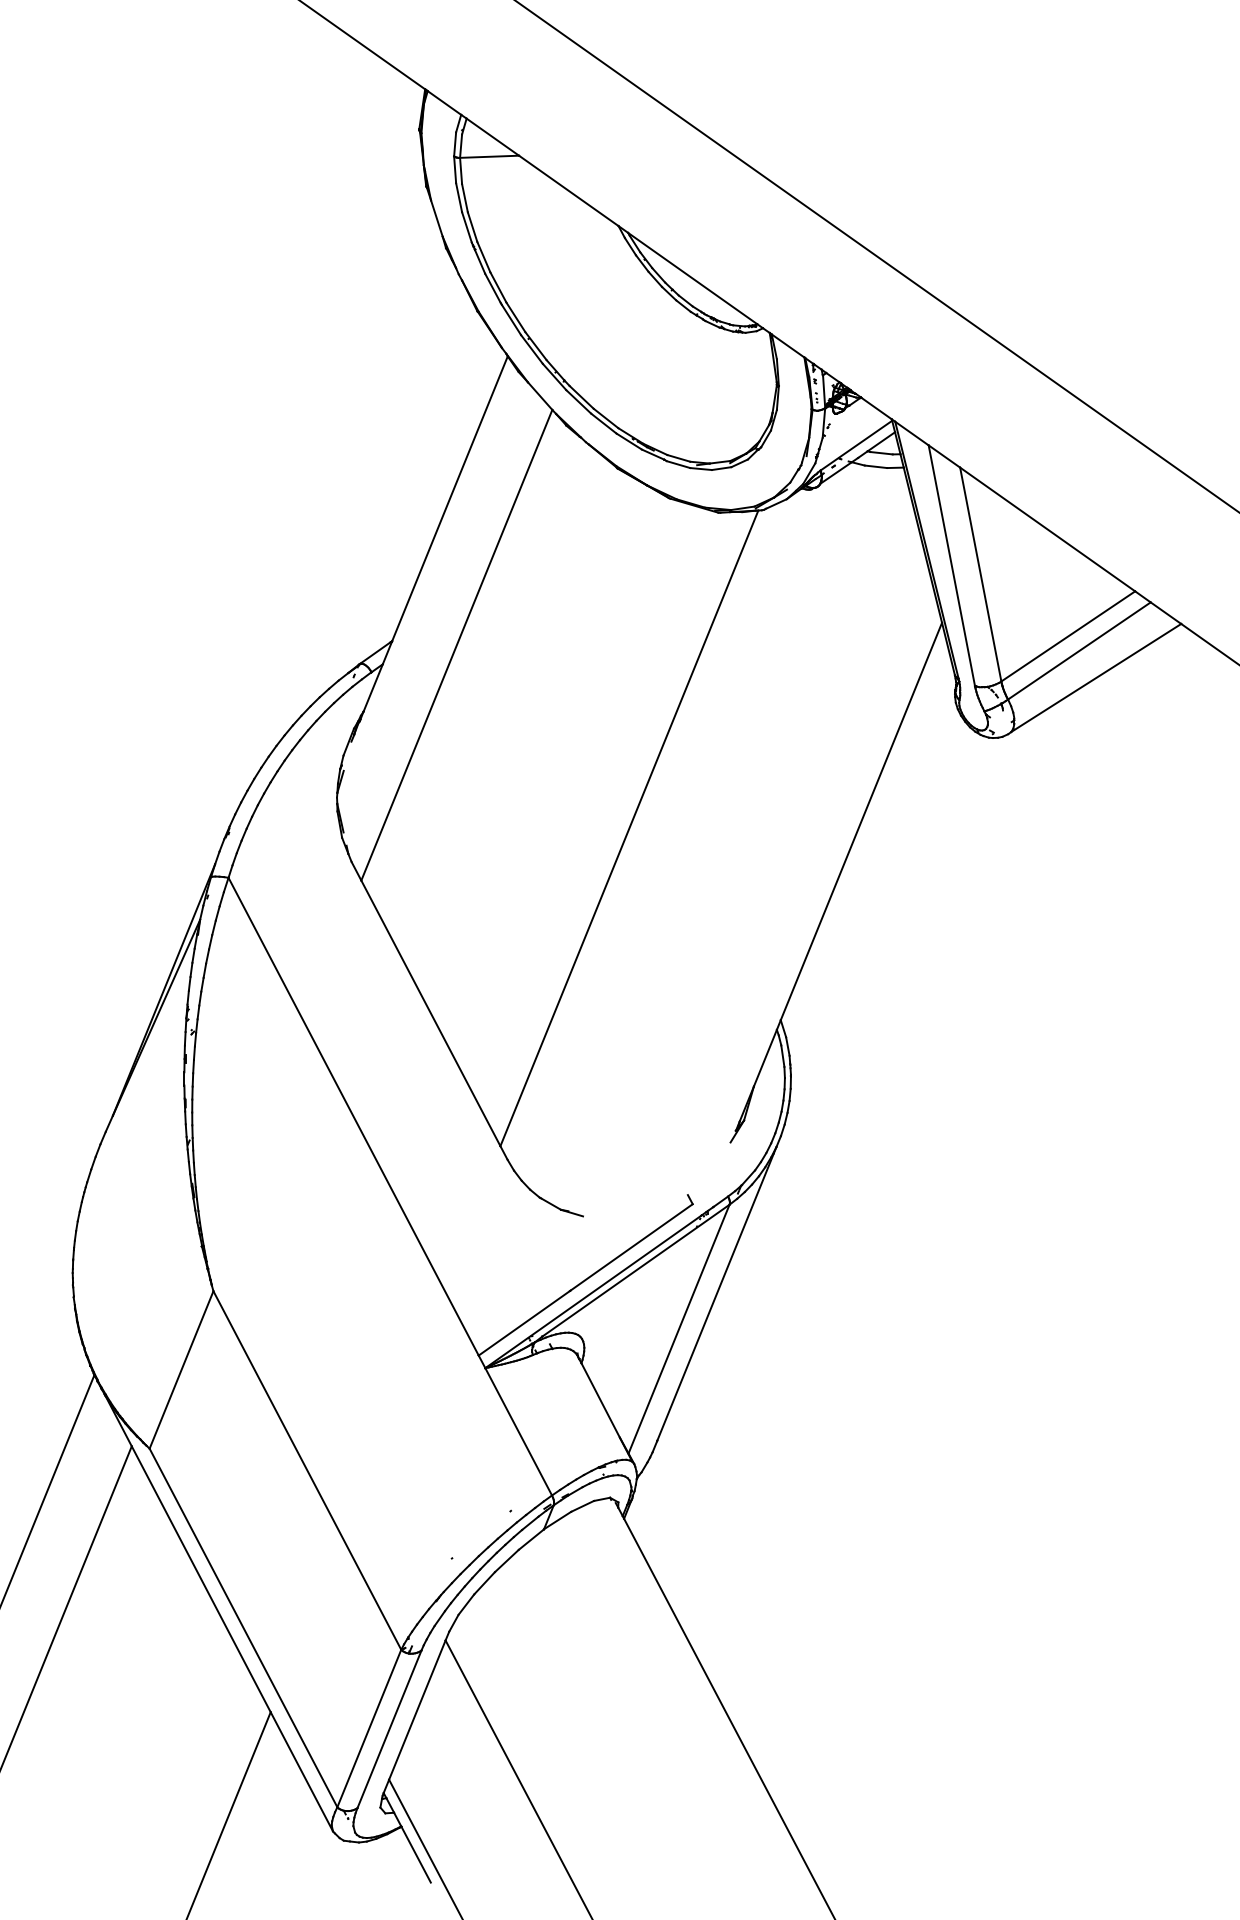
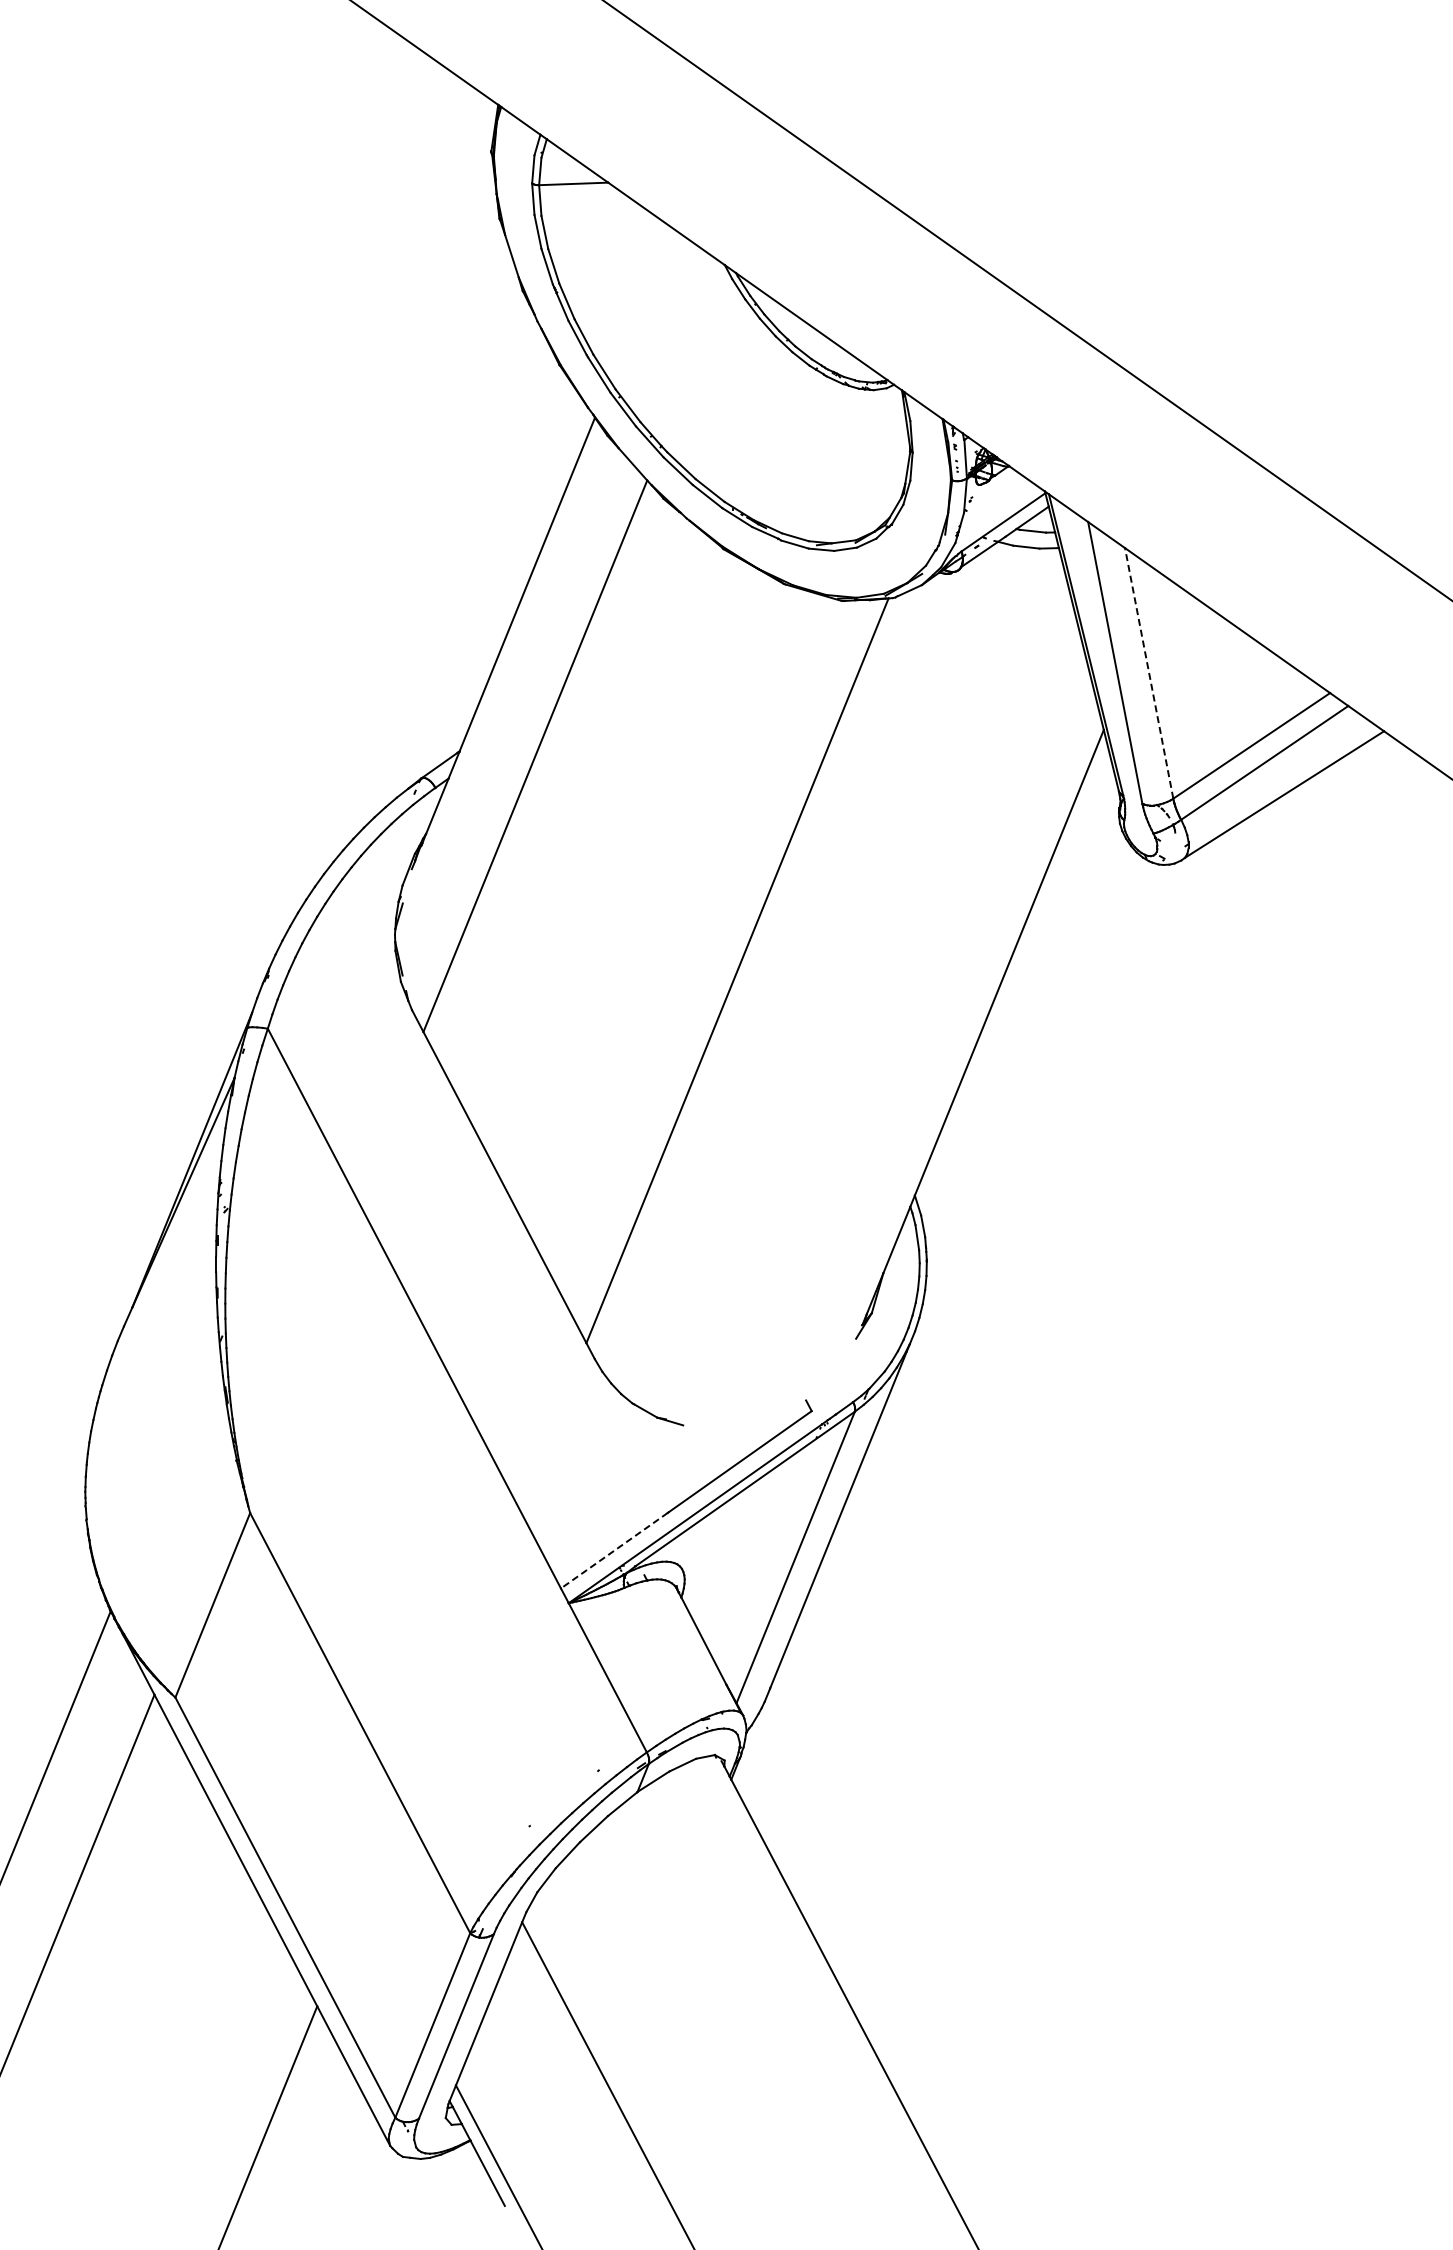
line: (981, 574) -> (1149, 673), solid -> dashed
line: (524, 1323) -> (614, 1550), solid -> dashed

